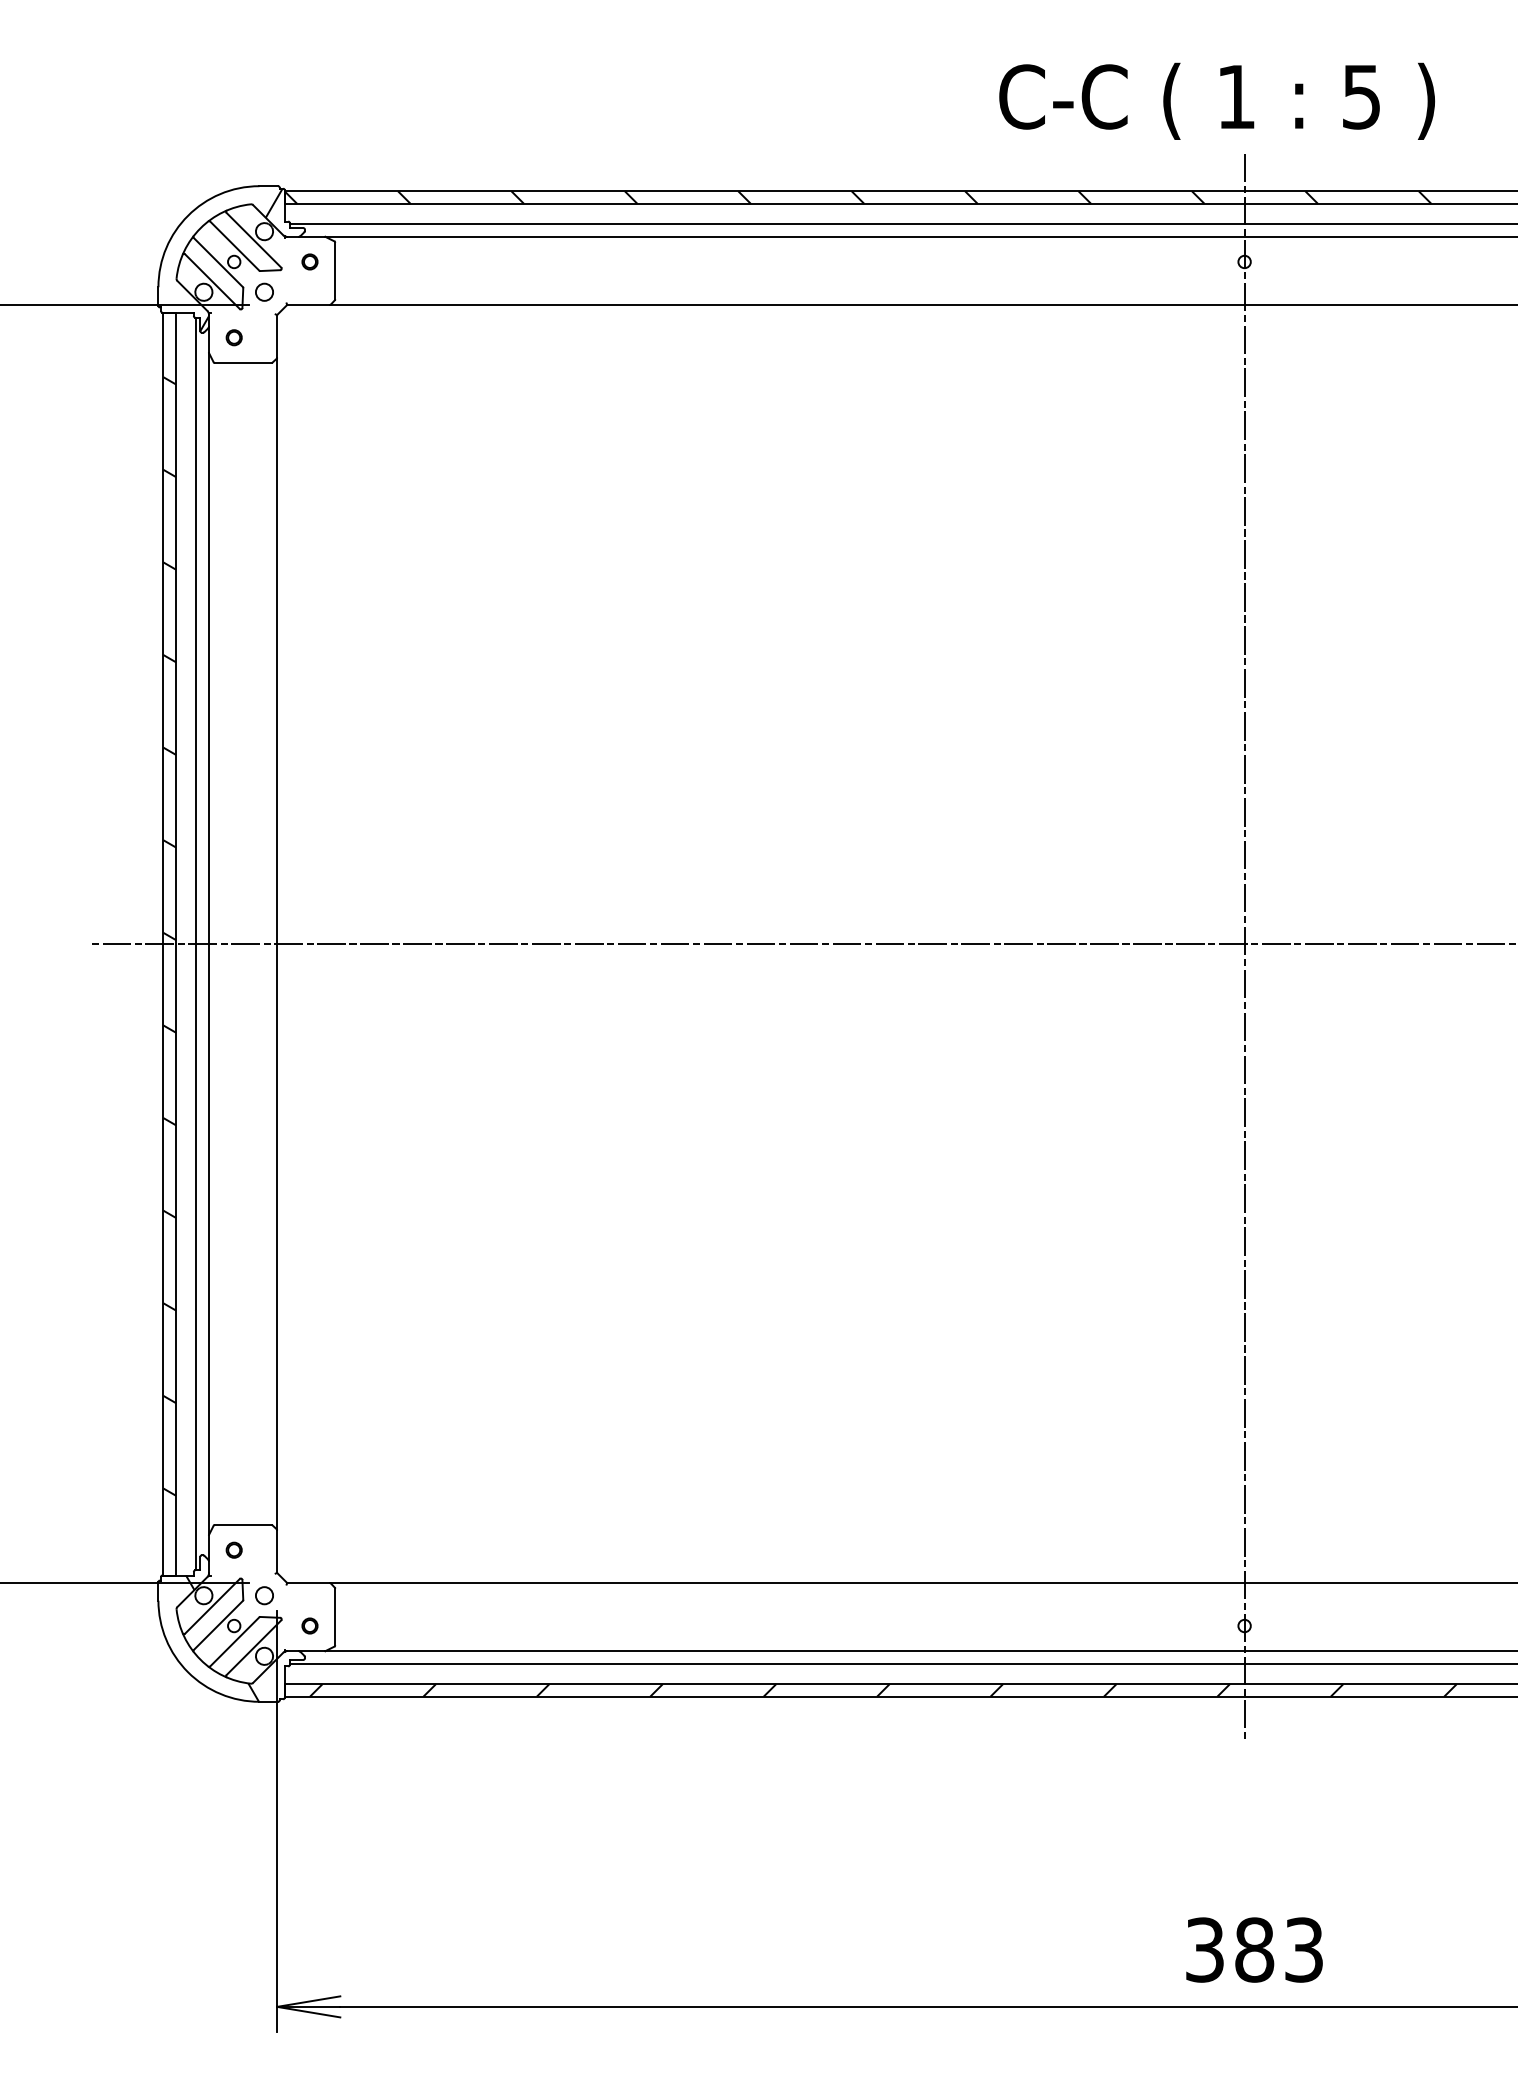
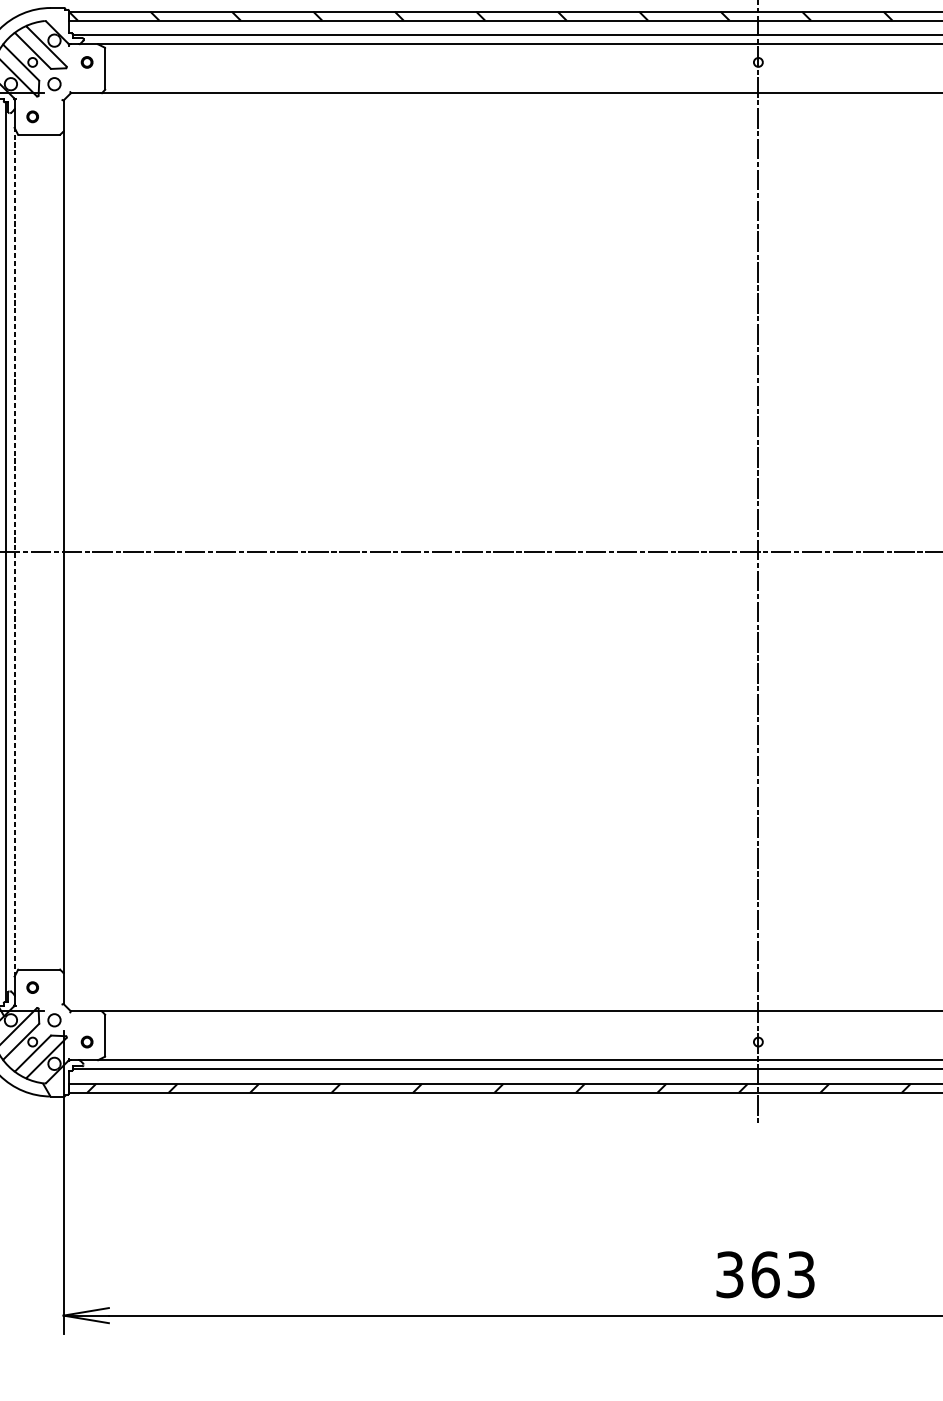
hatch: (241, 259) -> (37, 60), removed
line: (208, 943) -> (14, 551), solid -> dashed
text: (1254, 1949) -> (765, 1274), 383 -> 363

